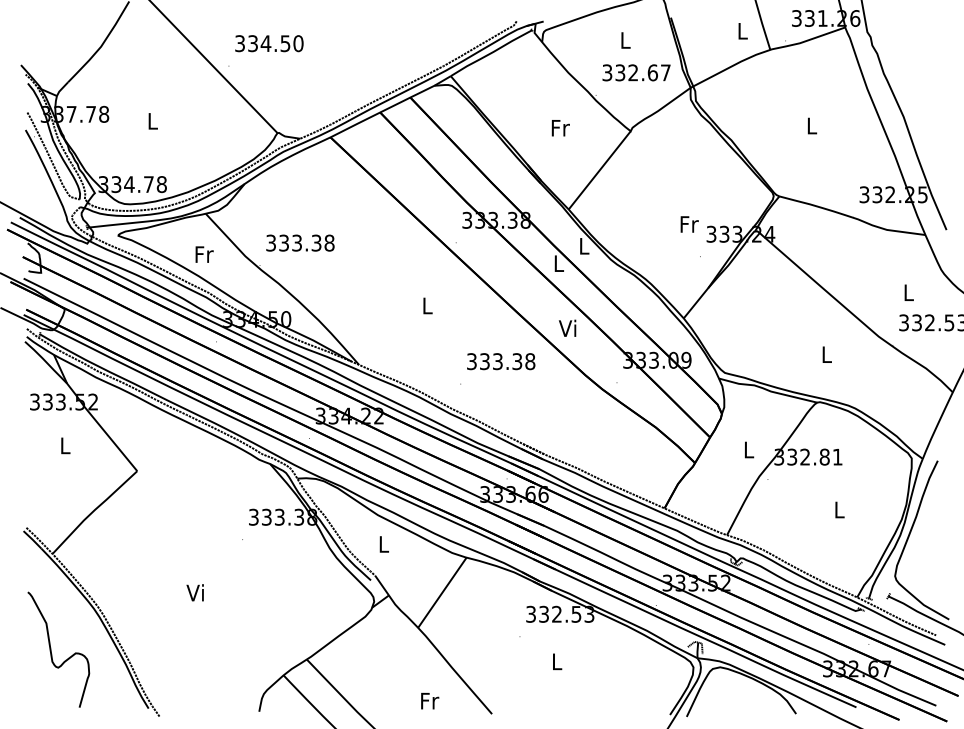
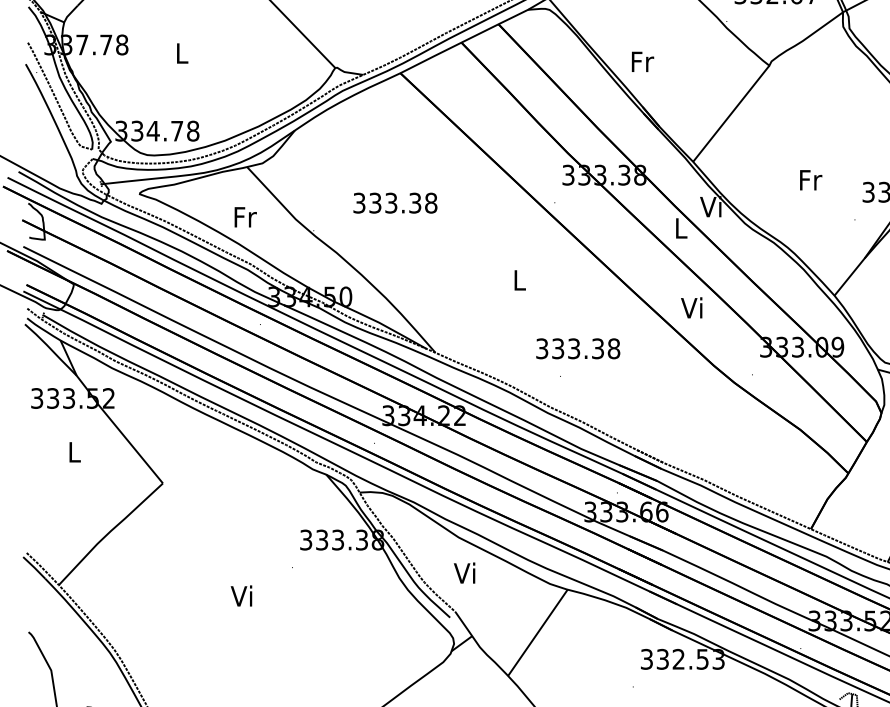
text: (560, 128) -> (642, 62), moved
text: (689, 224) -> (810, 180), moved
text: (300, 242) -> (395, 202), moved
text: (582, 245) -> (710, 206), L -> Vi
text: (501, 361) -> (578, 348), moved
text: (382, 543) -> (464, 572), L -> Vi
text: (194, 592) -> (240, 595), moved

